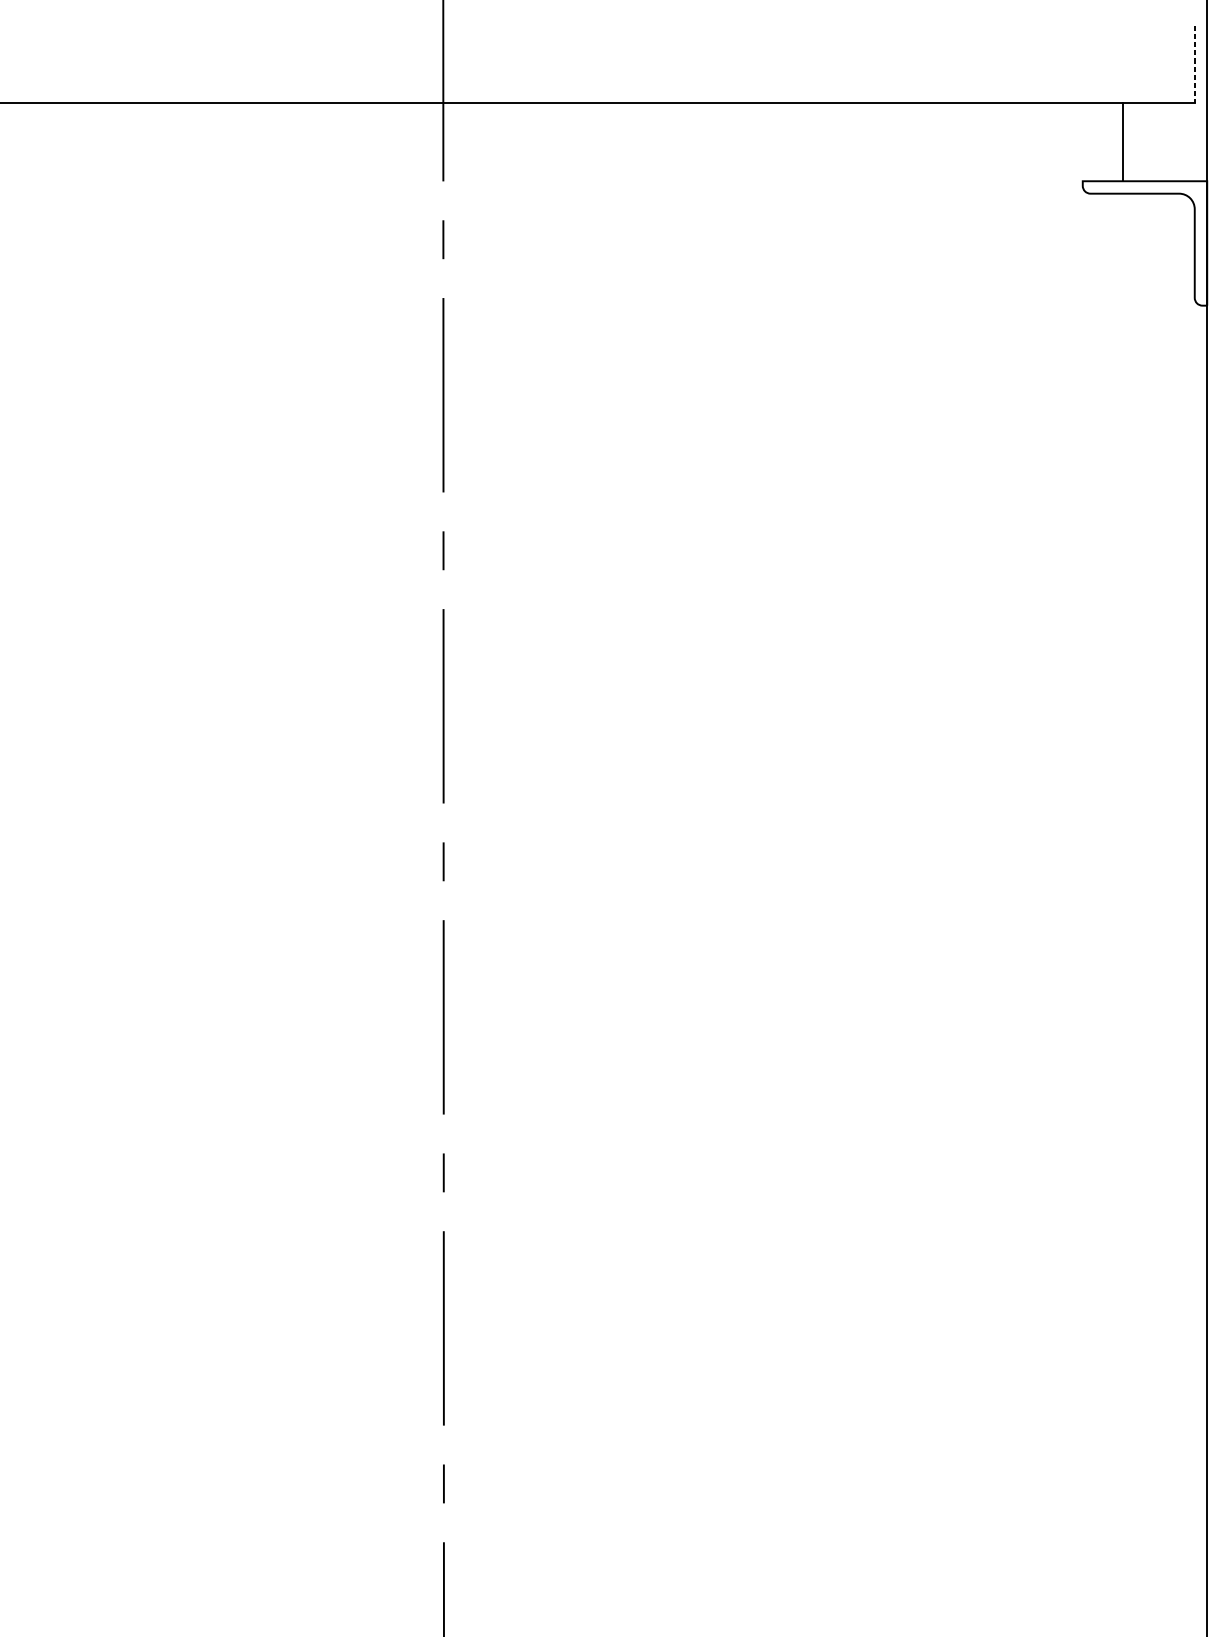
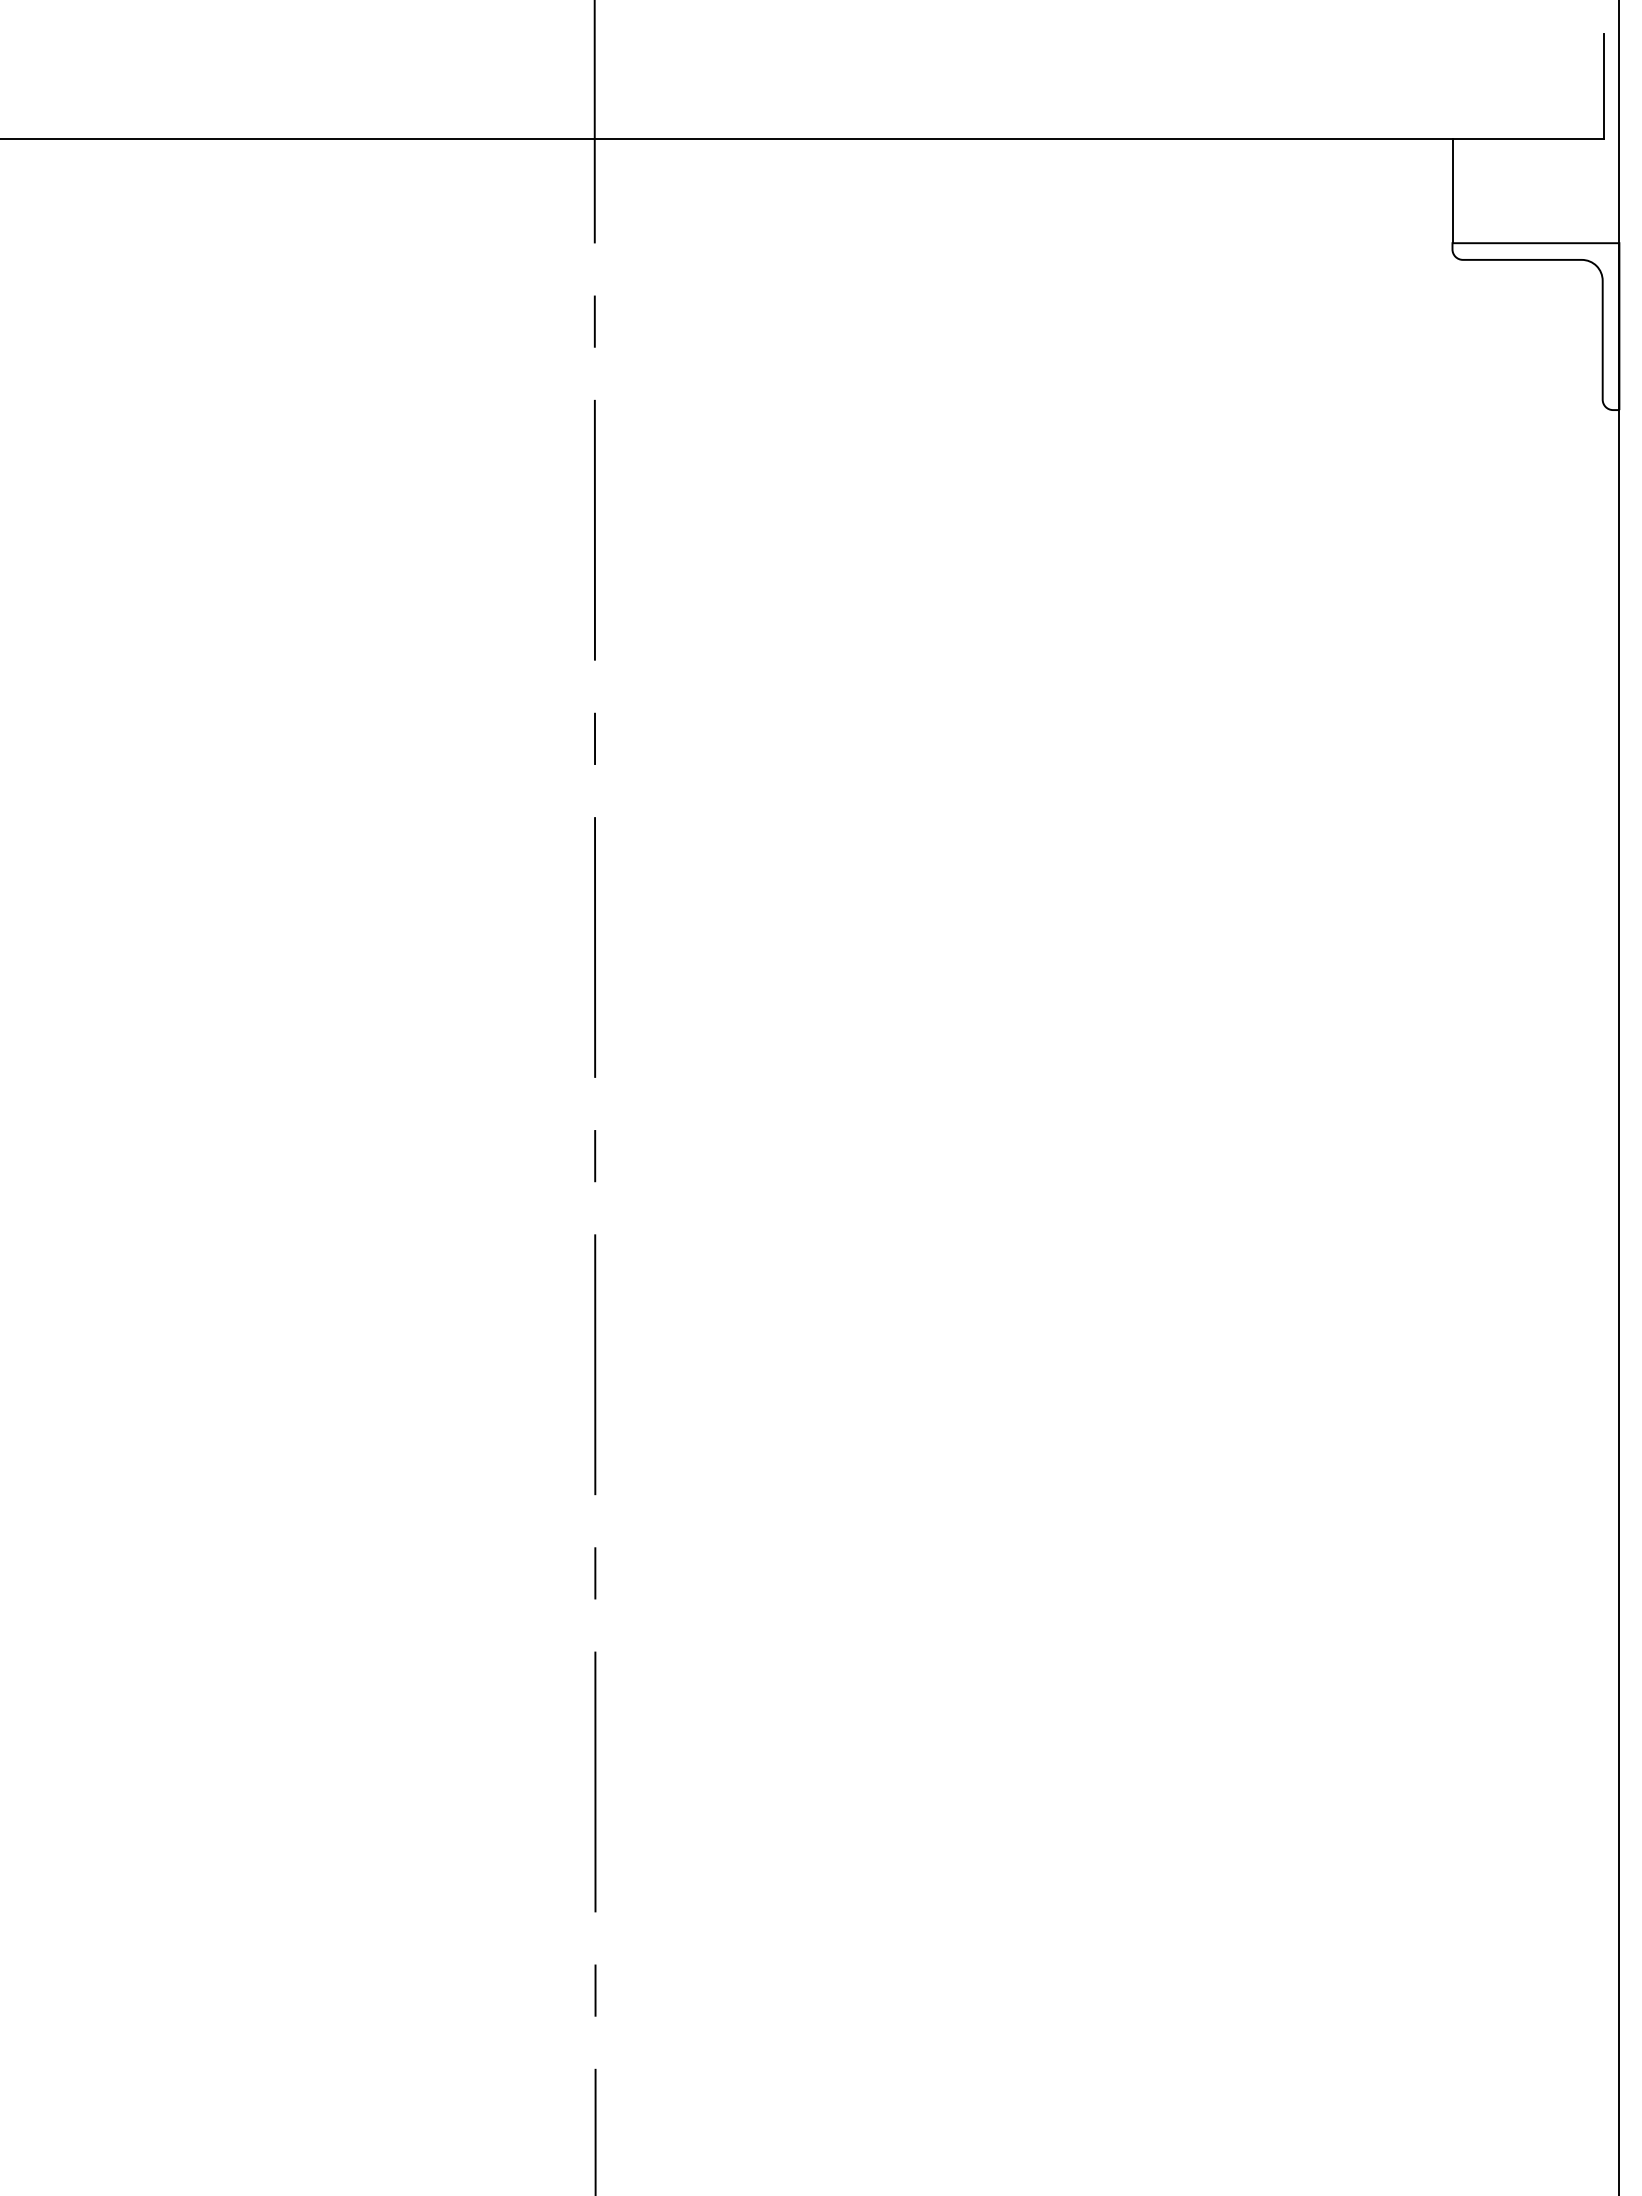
line: (1195, 65) -> (1603, 87), dashed -> solid
line: (1123, 141) -> (1452, 190), moved

